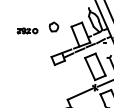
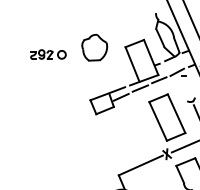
part: (53, 26) -> (93, 46), size x1.67

